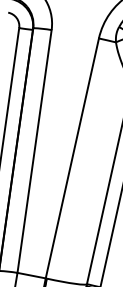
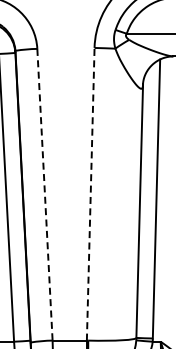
line: (34, 152) -> (45, 195), solid -> dashed
line: (72, 157) -> (90, 193), solid -> dashed

